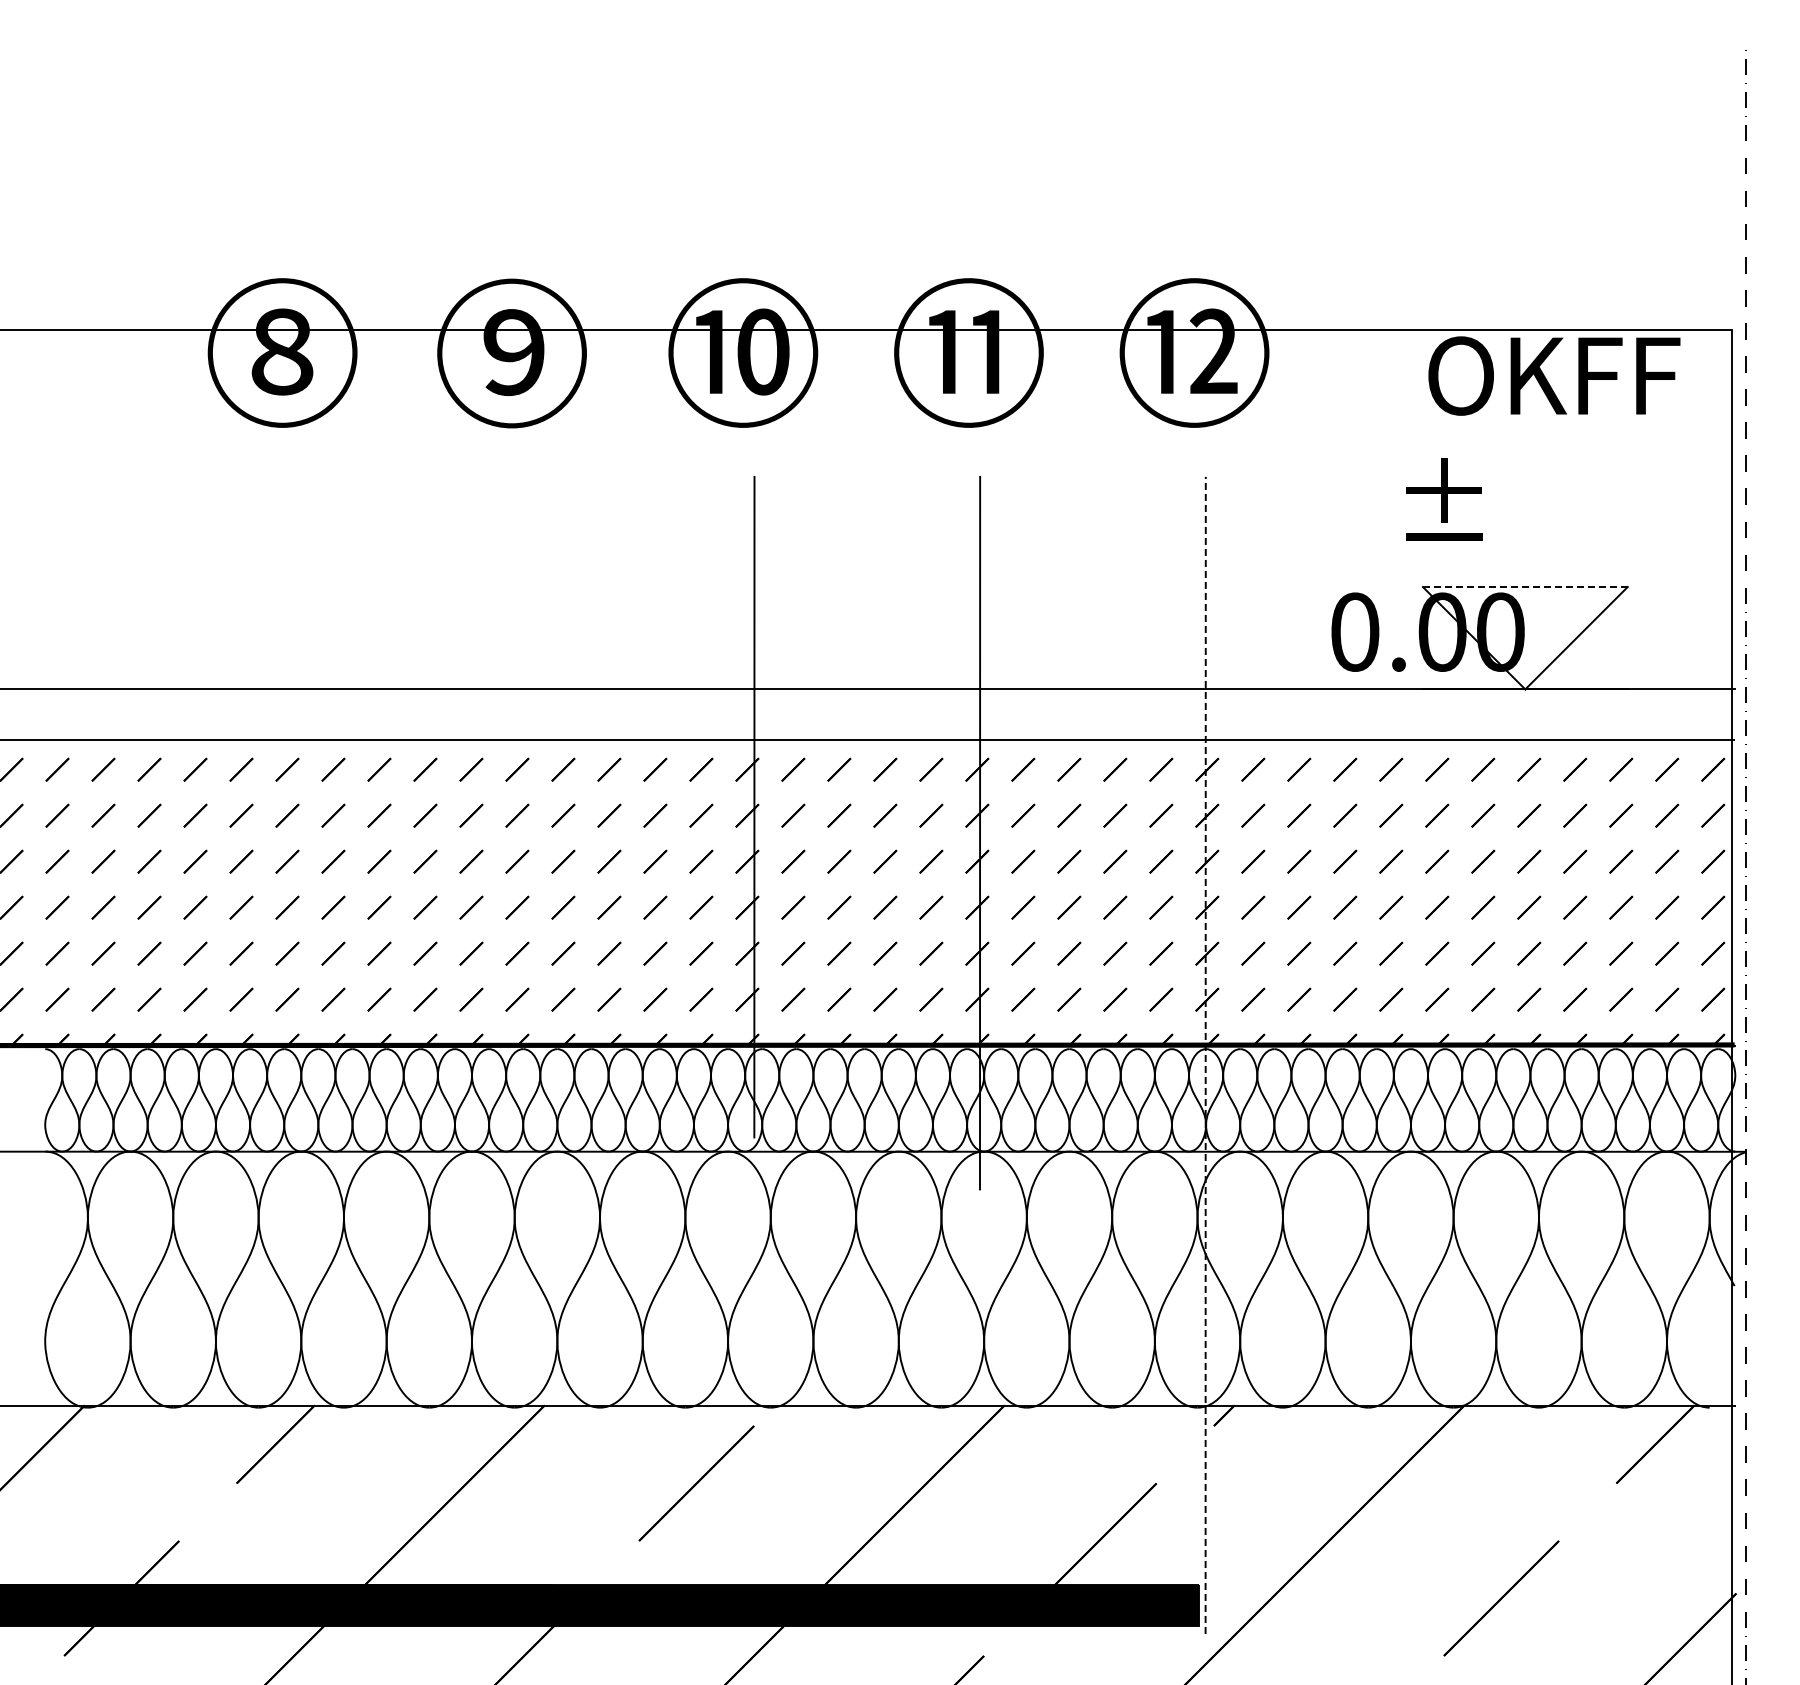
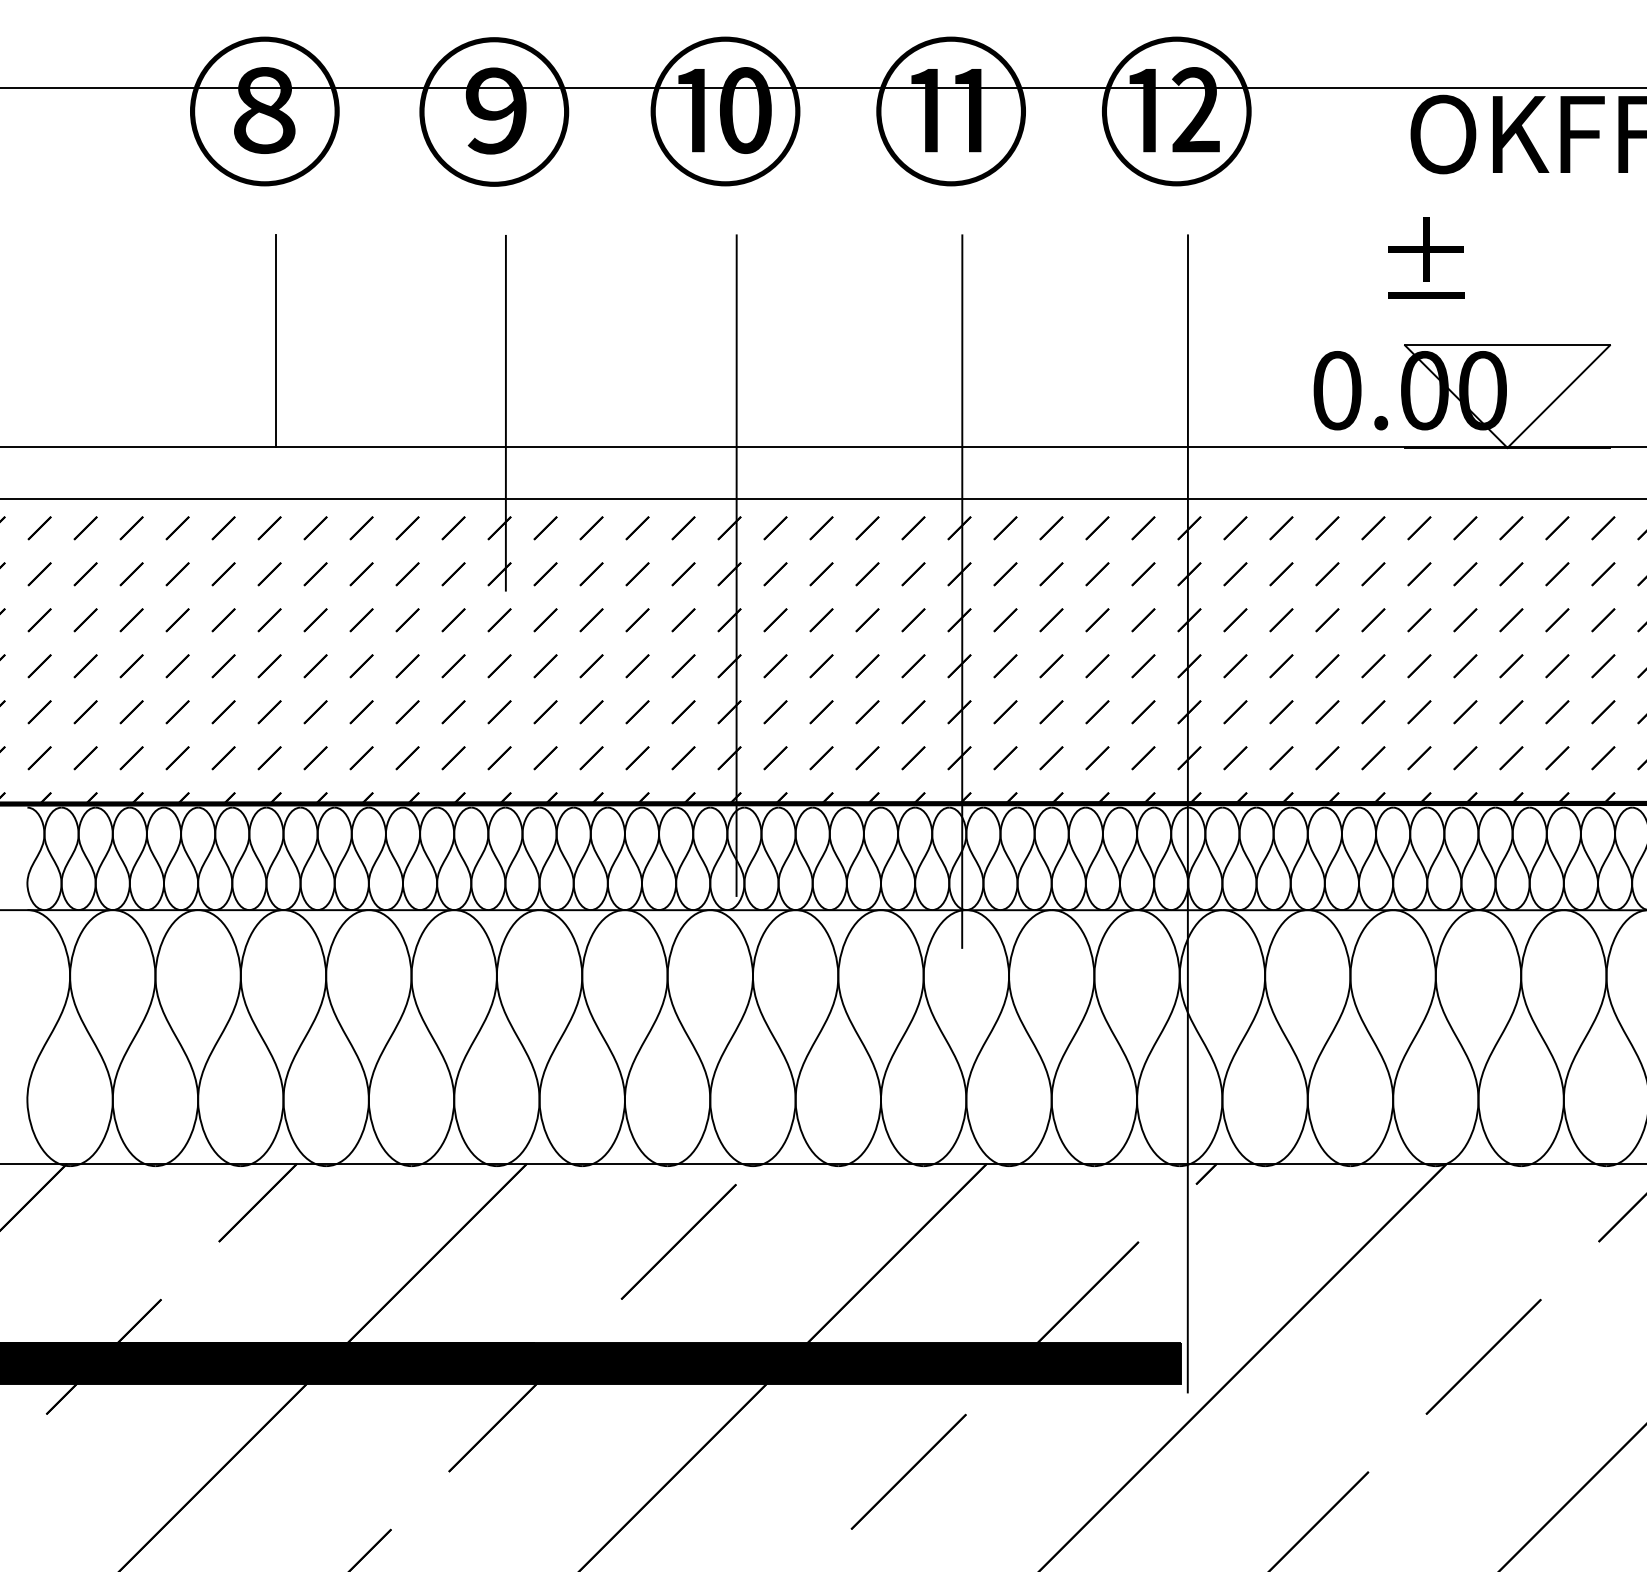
line: (294, 582) -> (276, 340), added
line: (1525, 587) -> (1507, 345), dashed -> solid
line: (523, 654) -> (505, 412), added
line: (1205, 1055) -> (1187, 813), dashed -> solid

